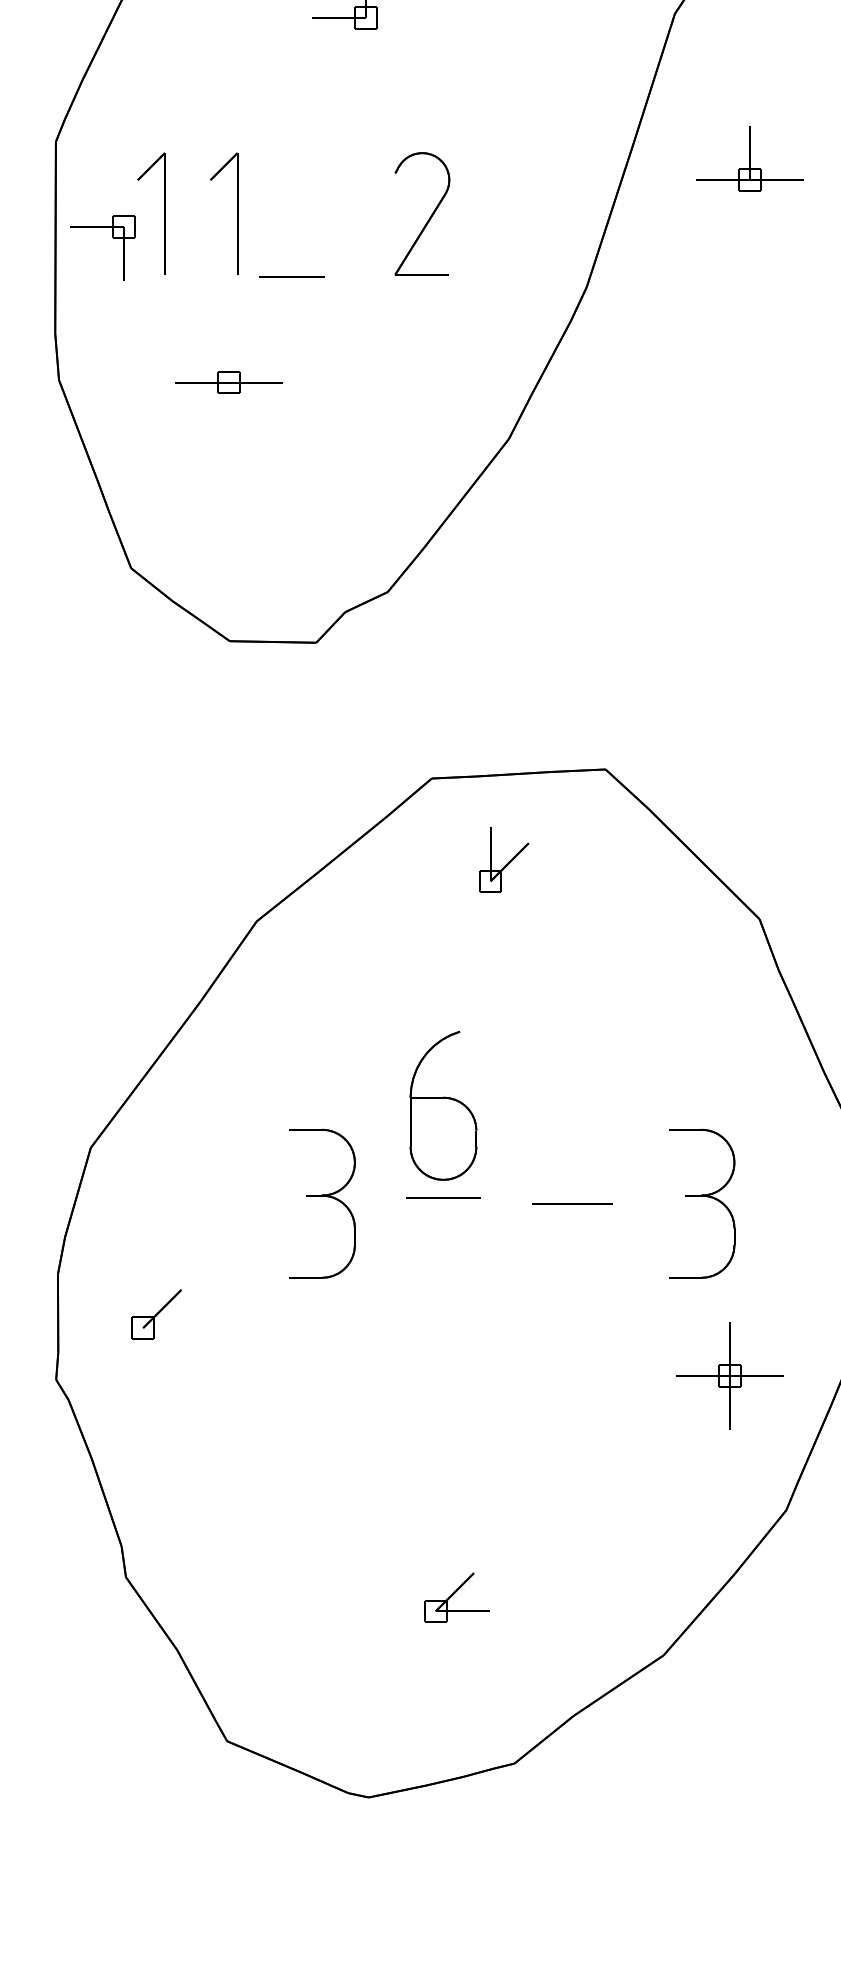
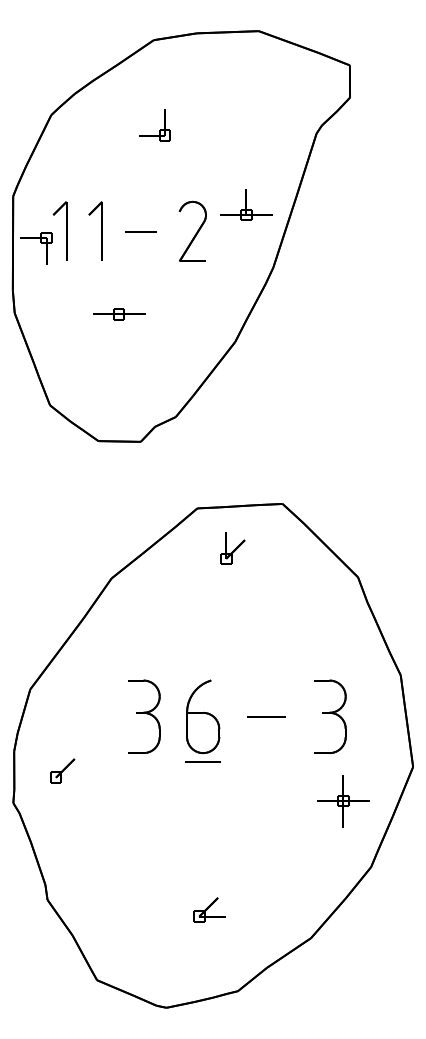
part: (750, 158) -> (246, 204), moved
line: (291, 276) -> (140, 231), moved
part: (229, 382) -> (119, 314), moved
part: (442, 1113) -> (202, 720), moved

